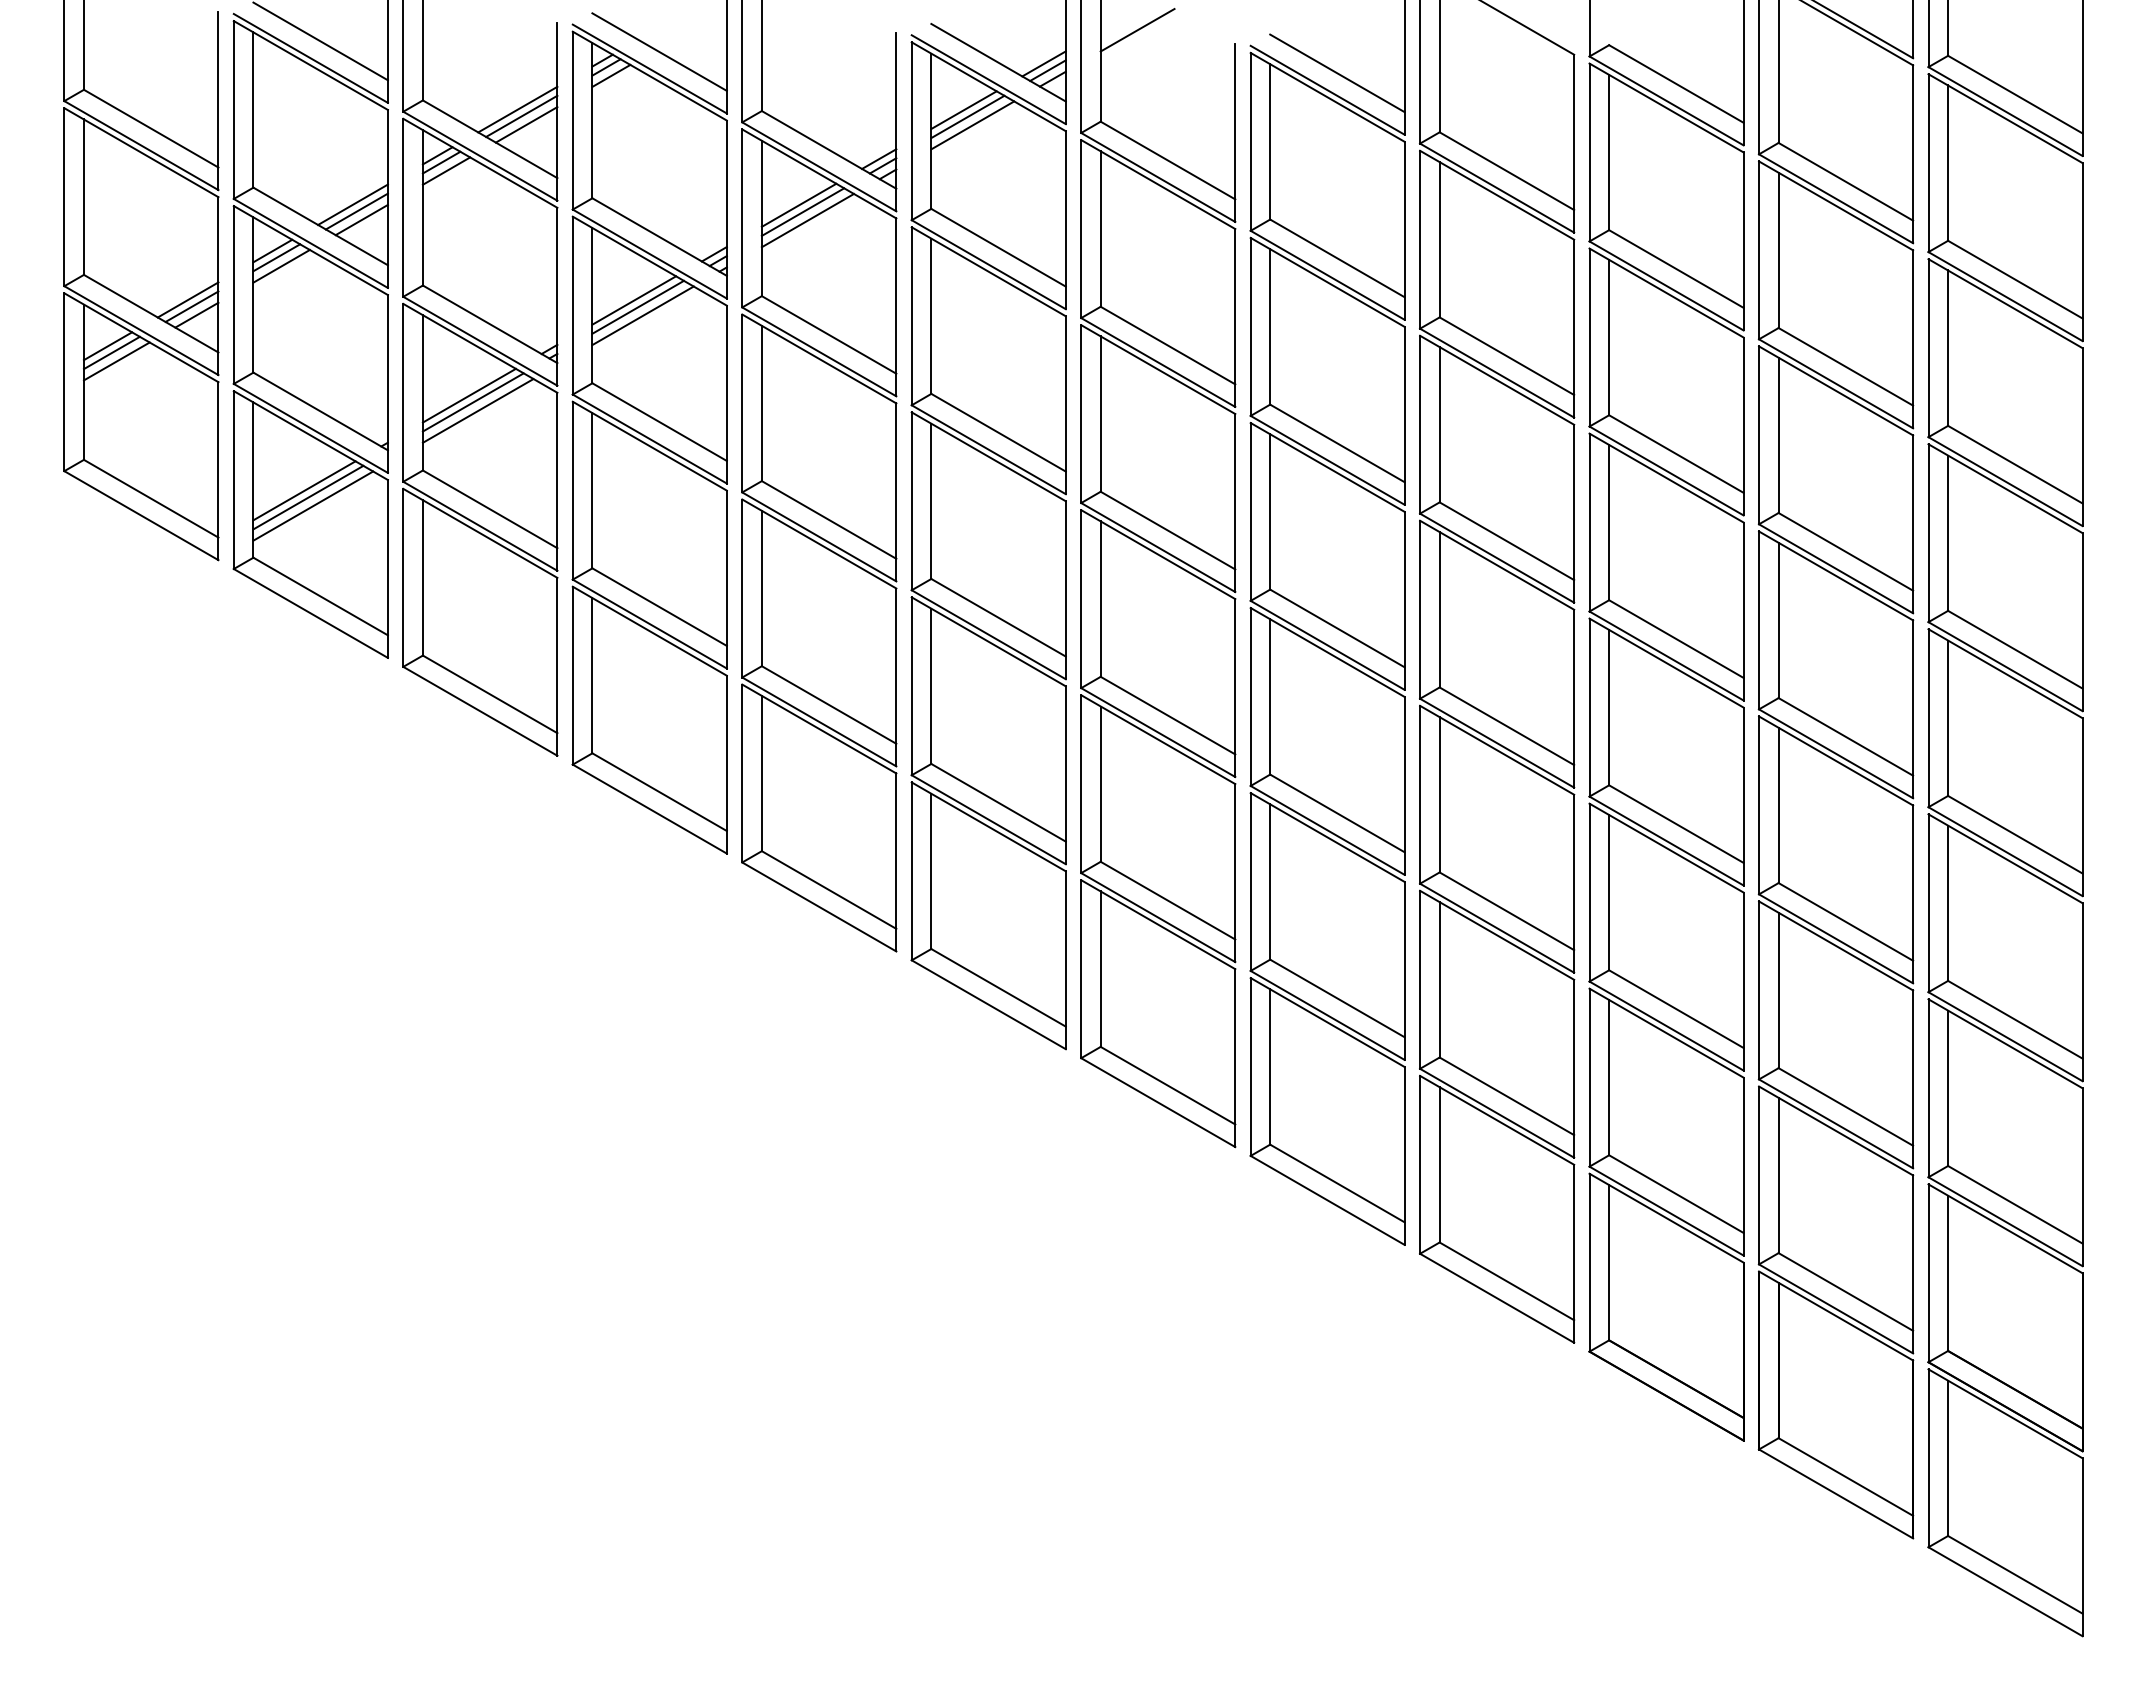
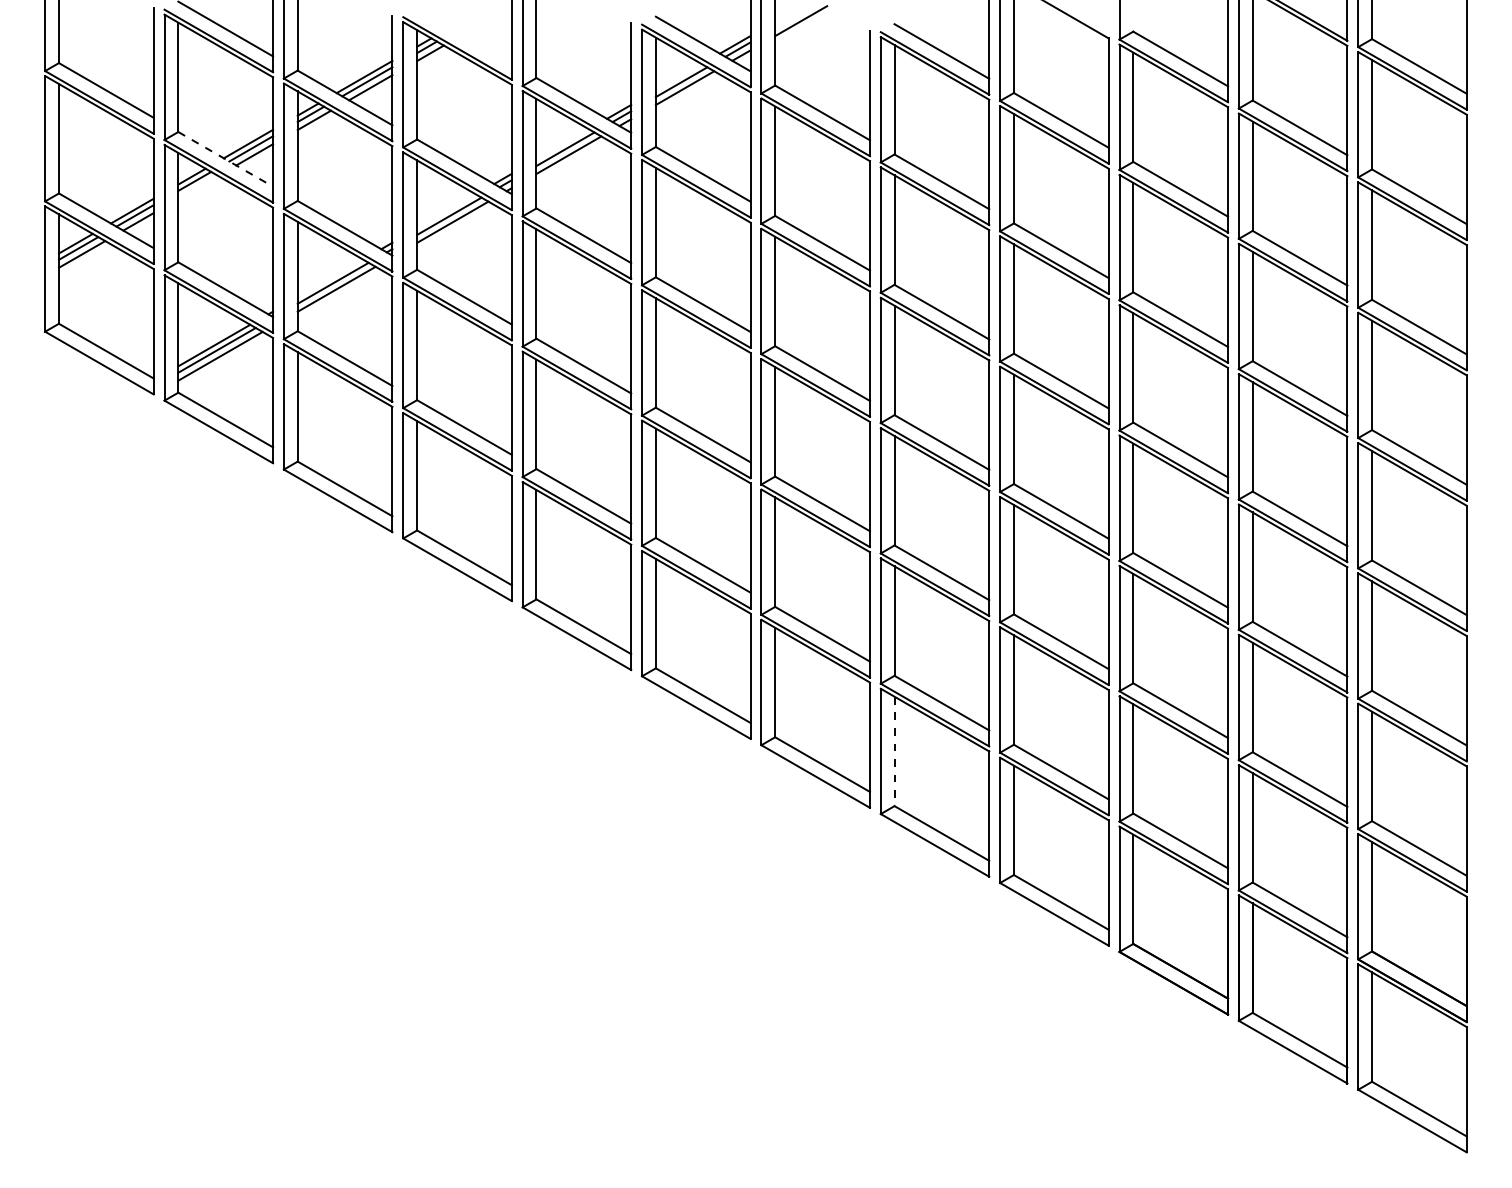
line: (659, 51) -> (464, 36), removed
line: (963, 110) -> (678, 77), removed
line: (798, 204) -> (562, 143), removed
line: (320, 226) -> (225, 159), solid -> dashed
line: (281, 265) -> (198, 186), removed
line: (634, 300) -> (446, 211), removed
line: (468, 395) -> (329, 278), removed
line: (1270, 1066) -> (894, 751), solid -> dashed

